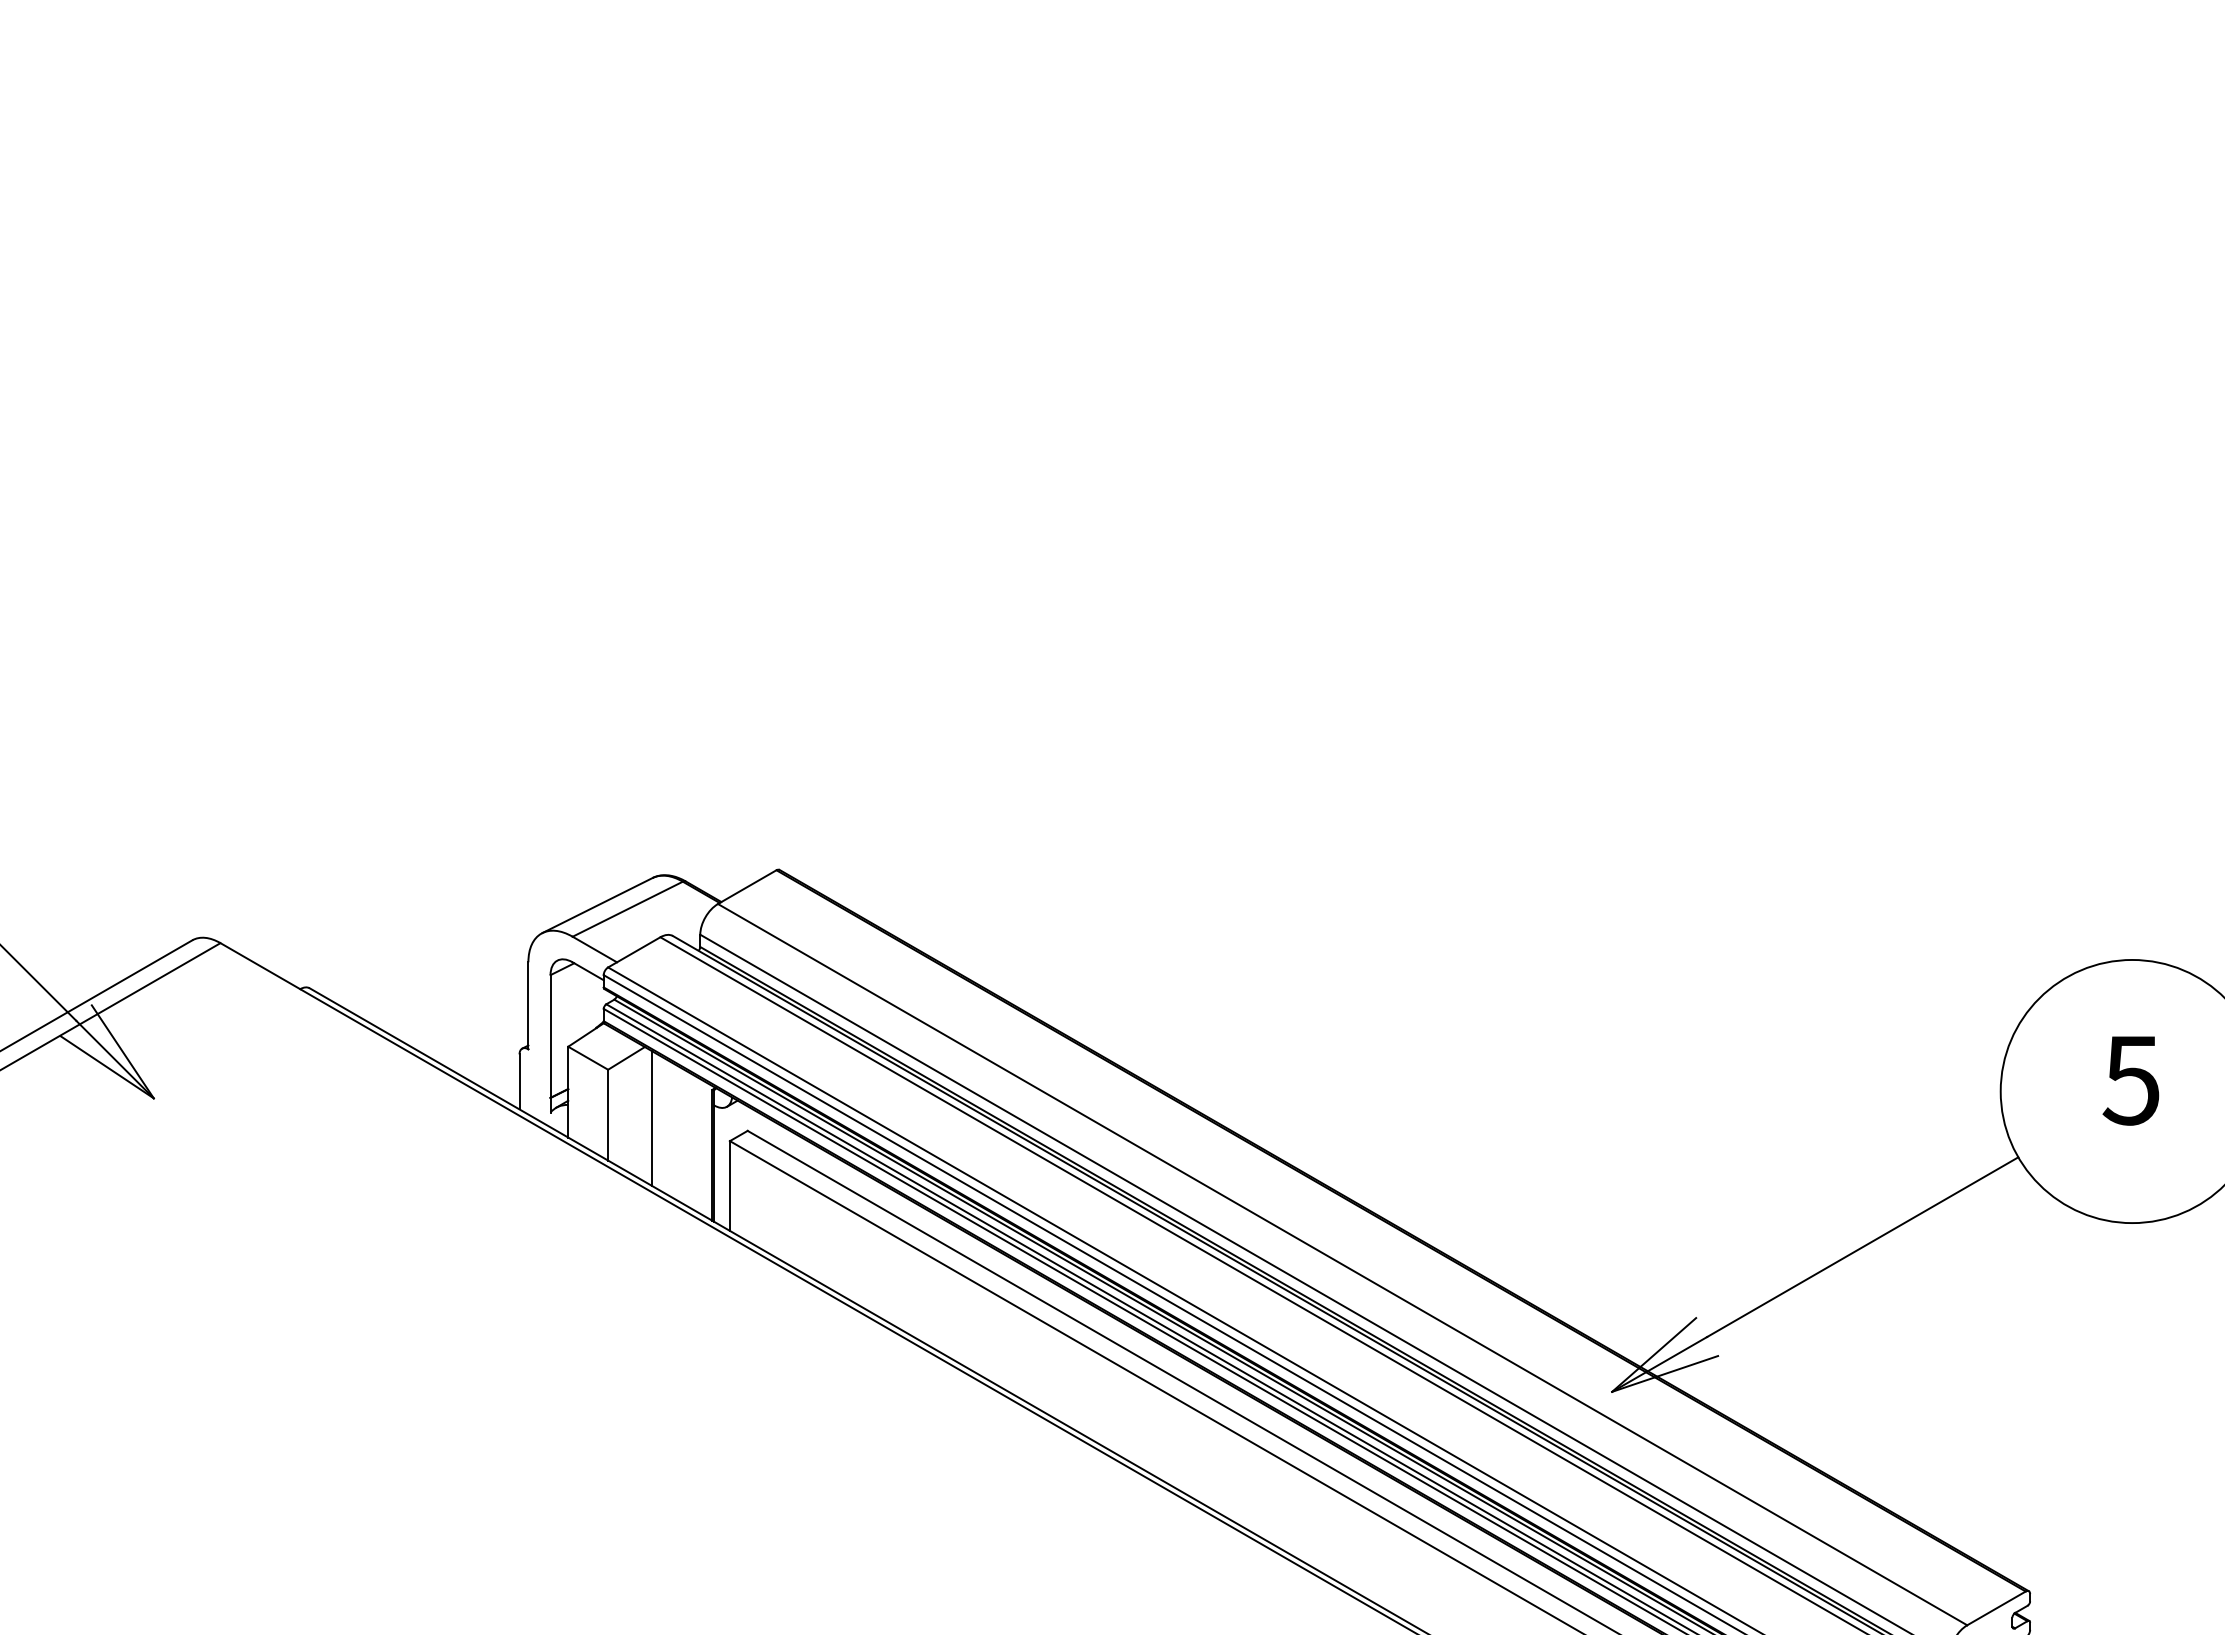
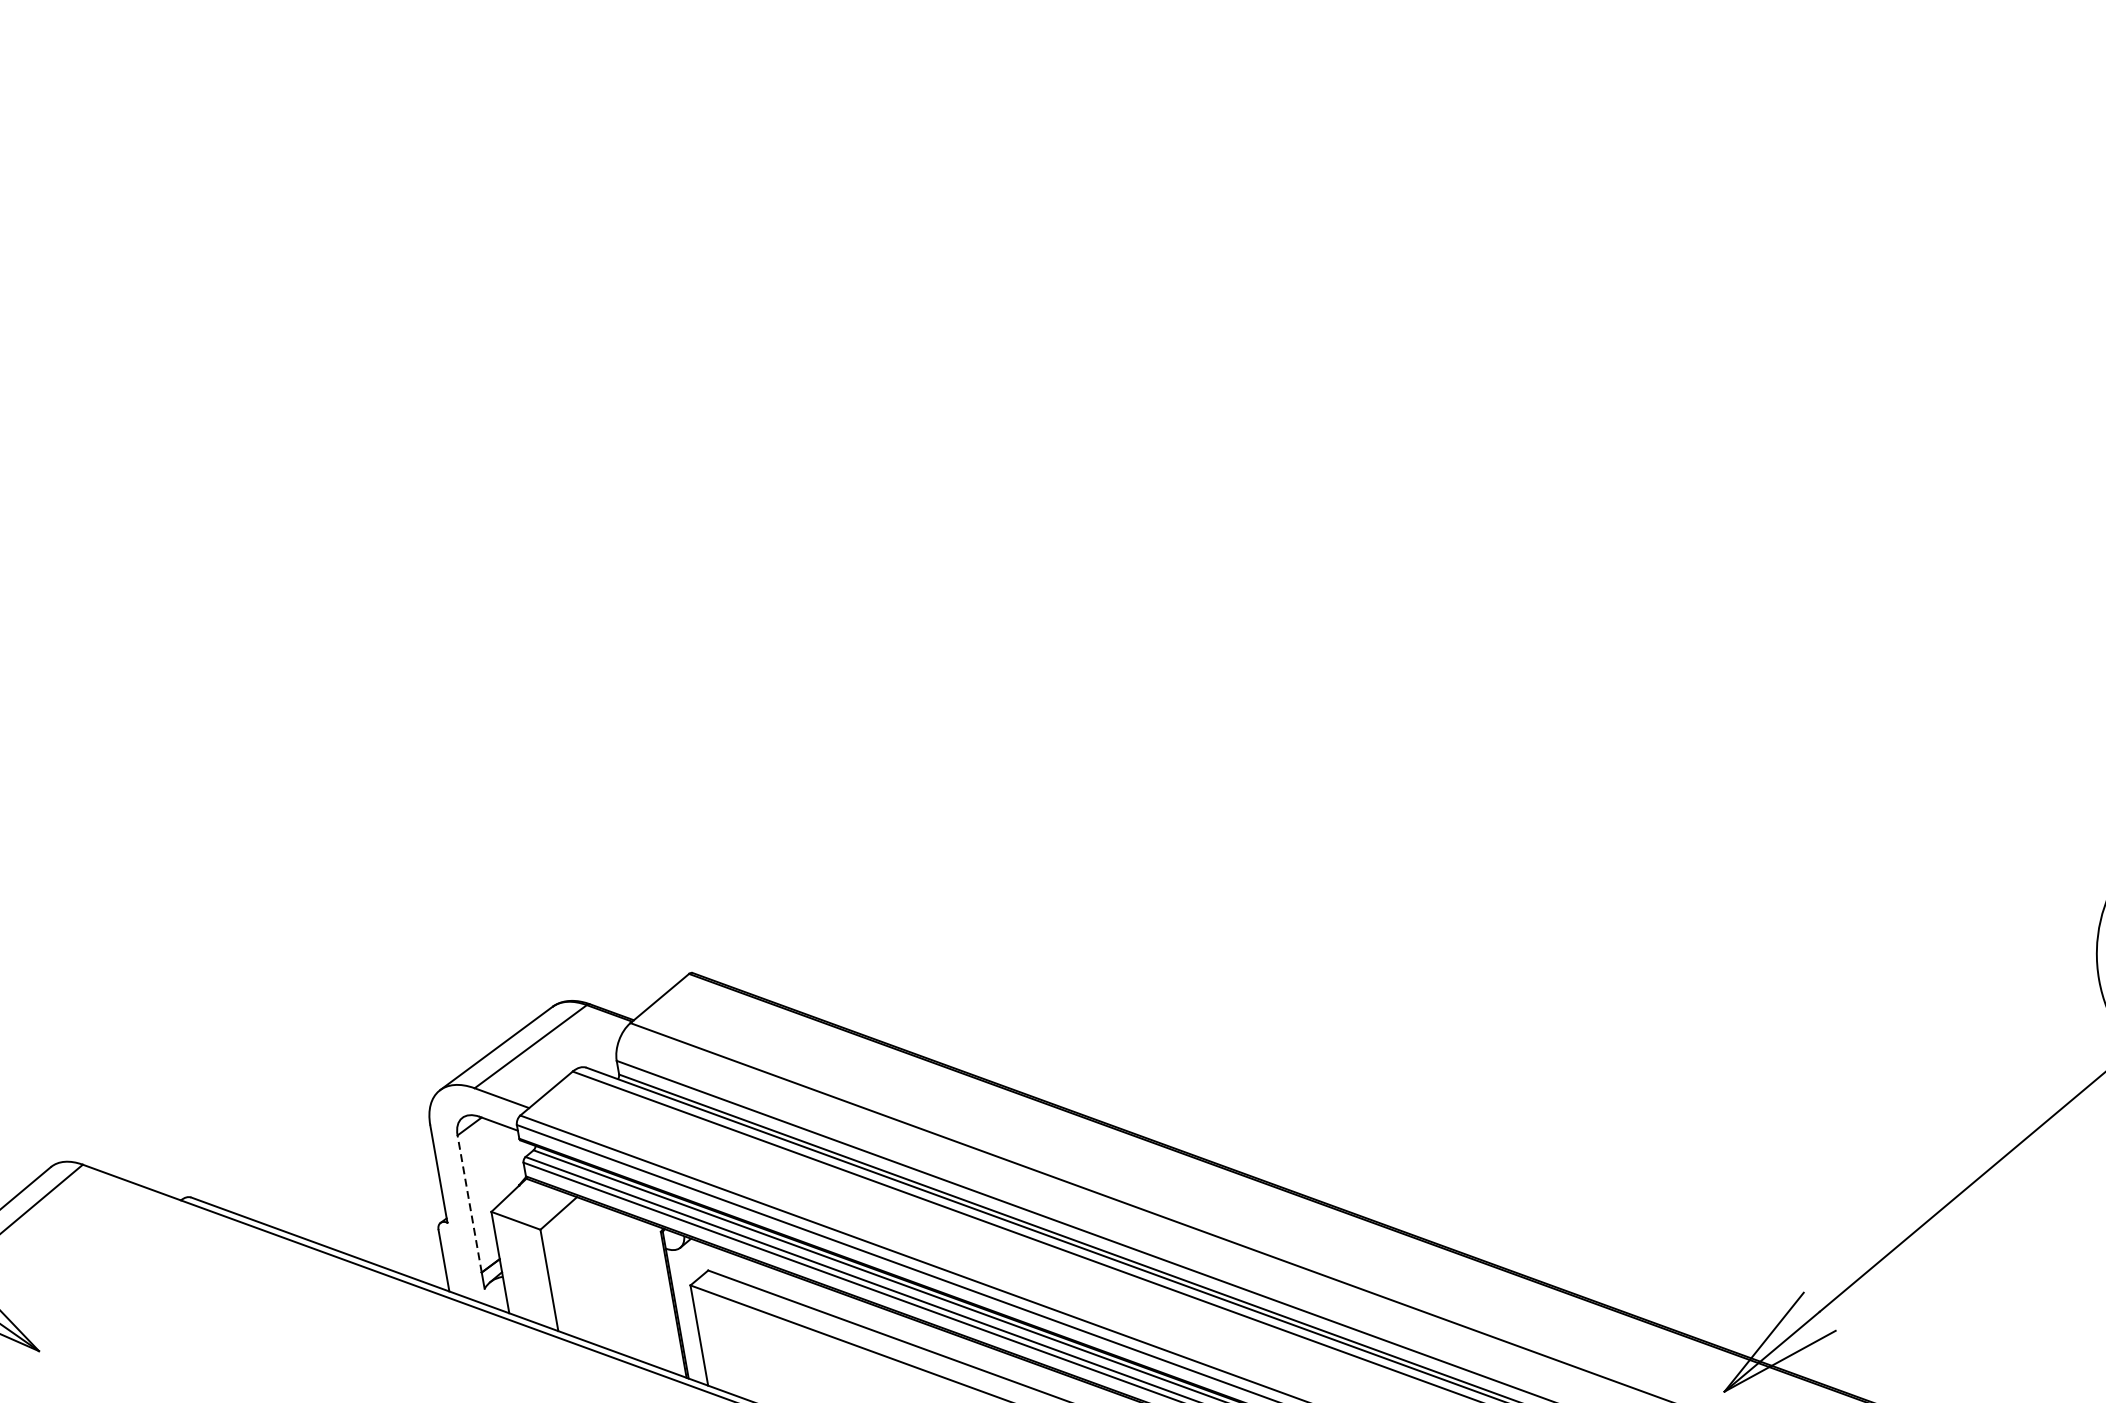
line: (550, 1036) -> (469, 1203), solid -> dashed
line: (652, 1118) -> (599, 1275), removed

